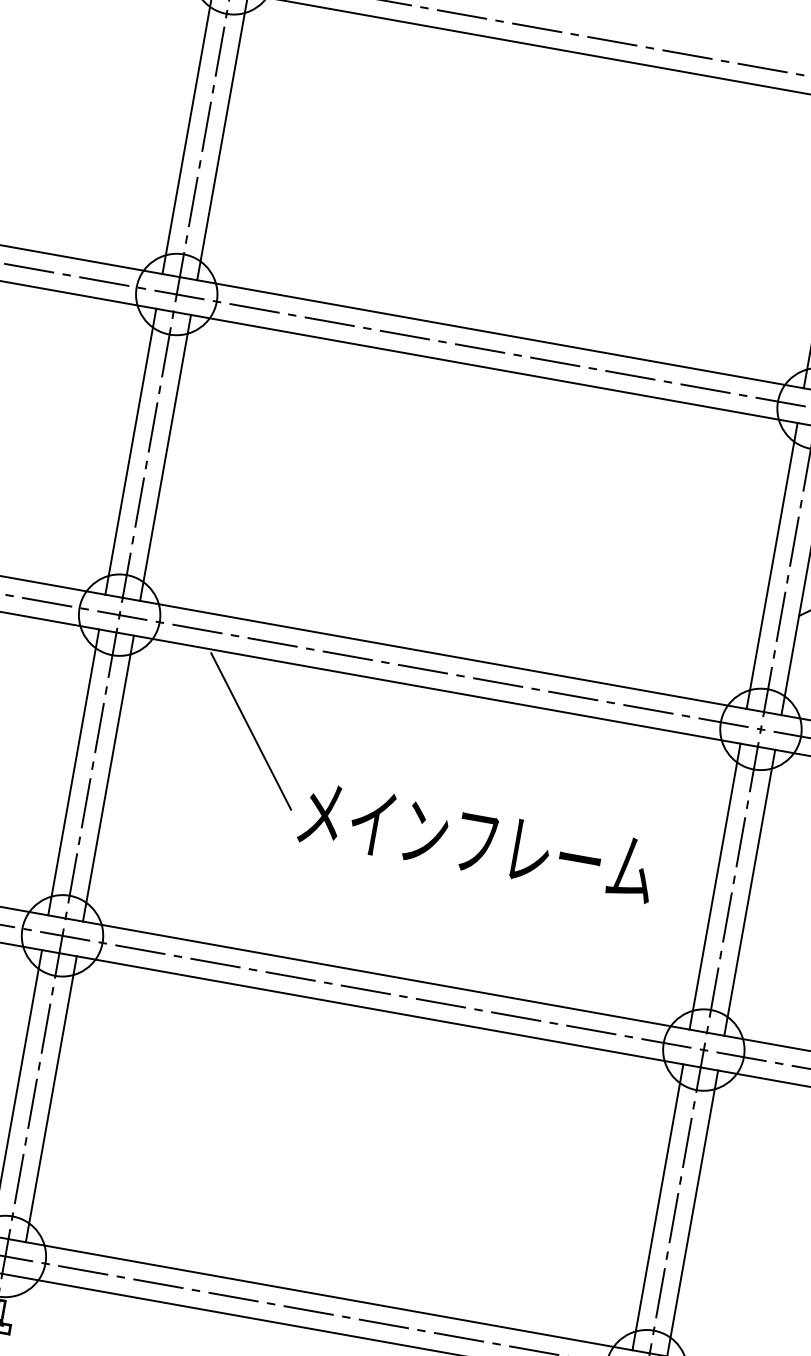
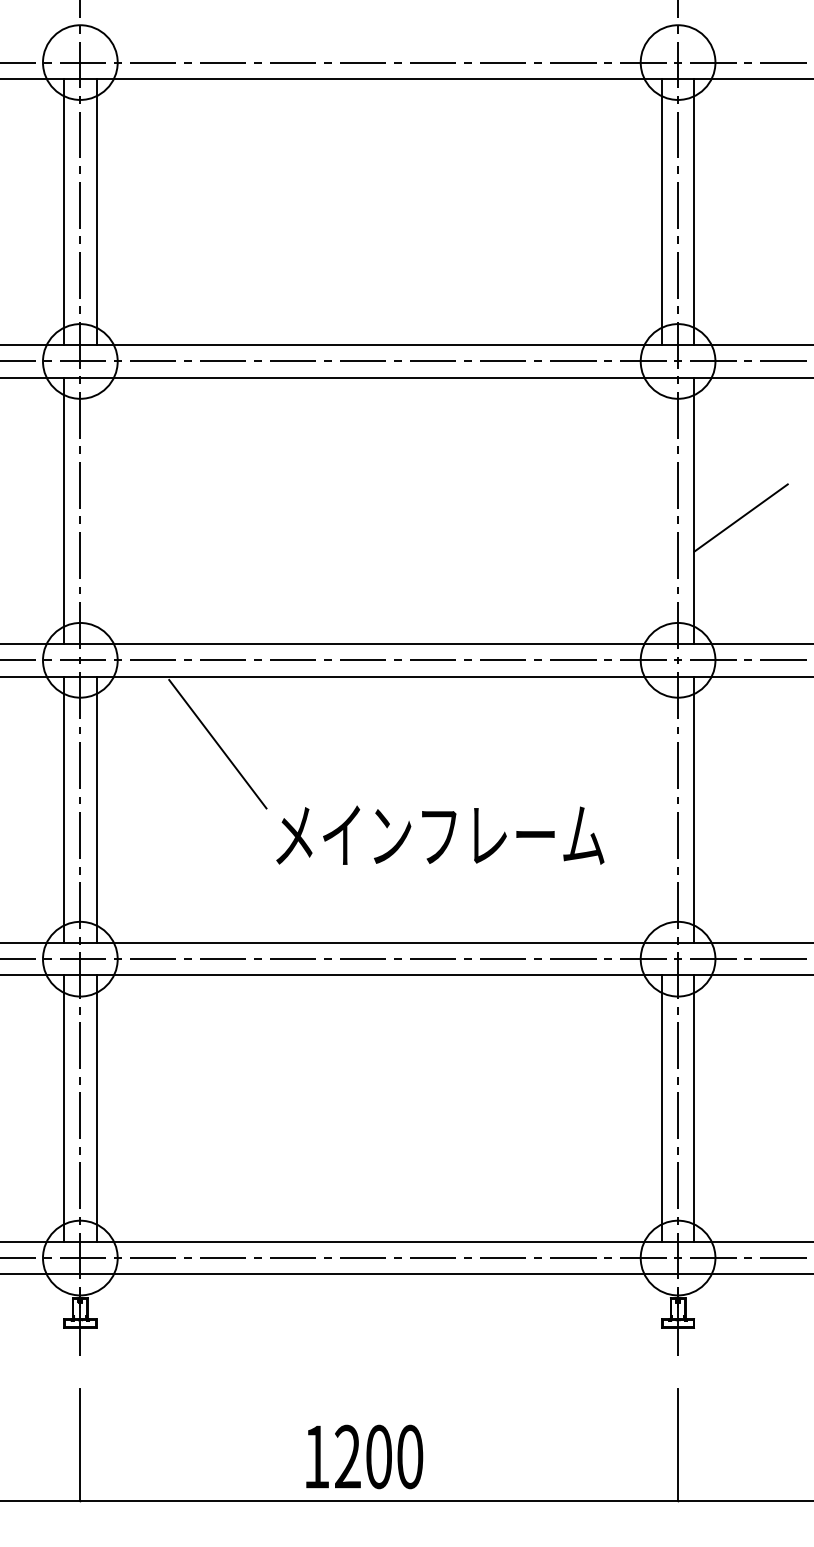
line: (165, 457) -> (96, 510), removed
line: (771, 565) -> (661, 510), removed
text: (478, 840) -> (440, 834), moved
line: (714, 886) -> (661, 809), removed

